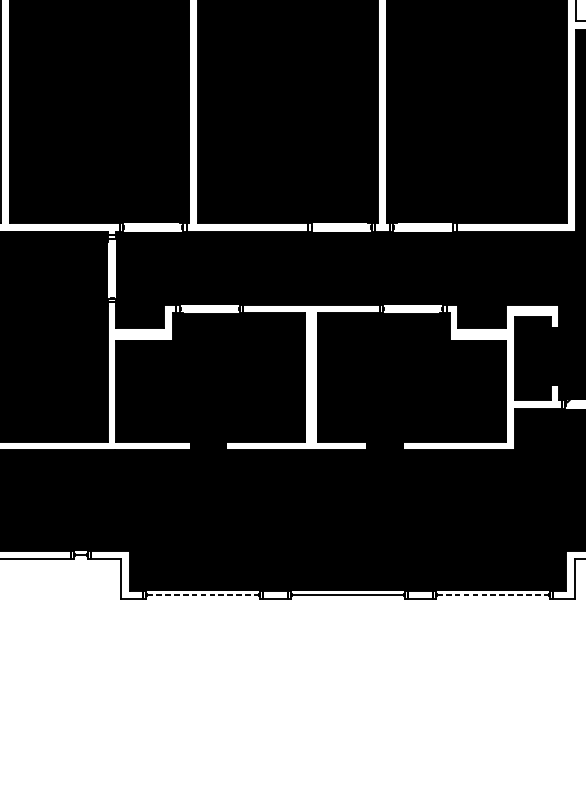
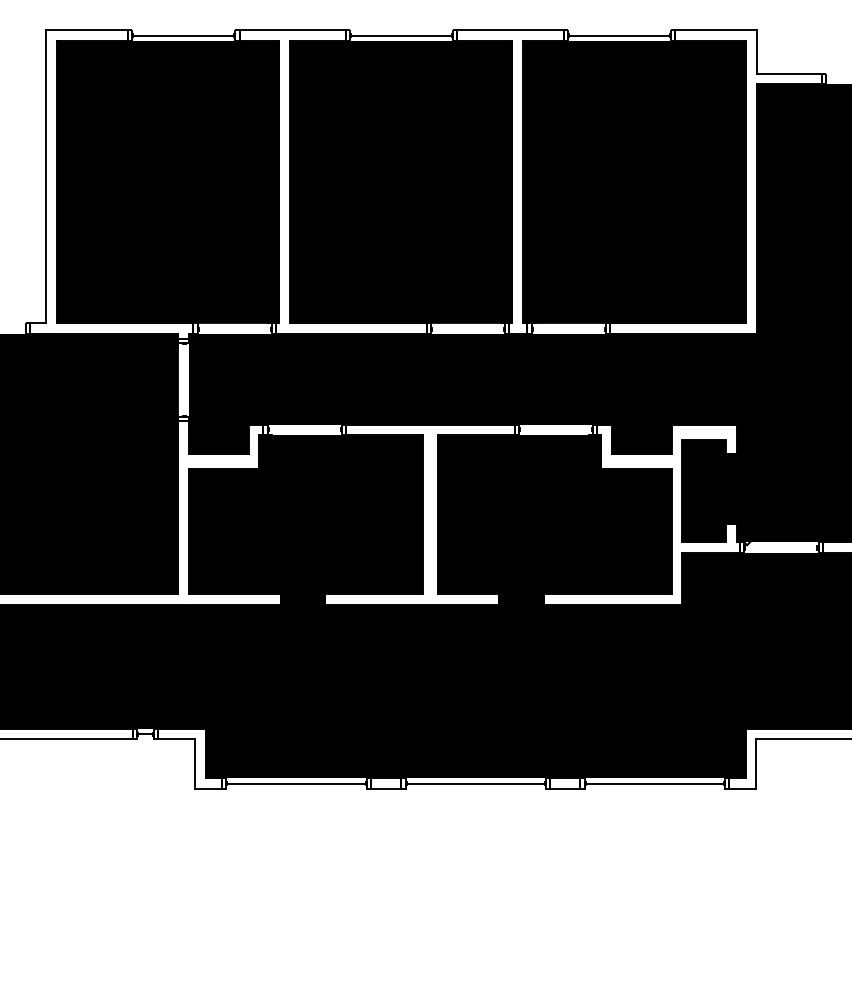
line: (203, 594) -> (297, 783), dashed -> solid
line: (493, 594) -> (655, 783), dashed -> solid

